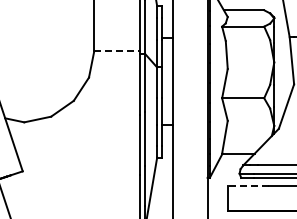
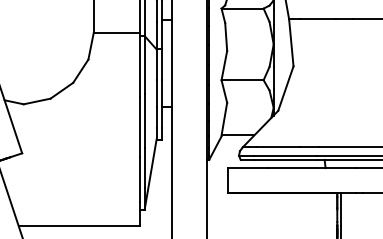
line: (117, 50) -> (116, 32), dashed -> solid
line: (248, 186) -> (247, 168), dashed -> solid

